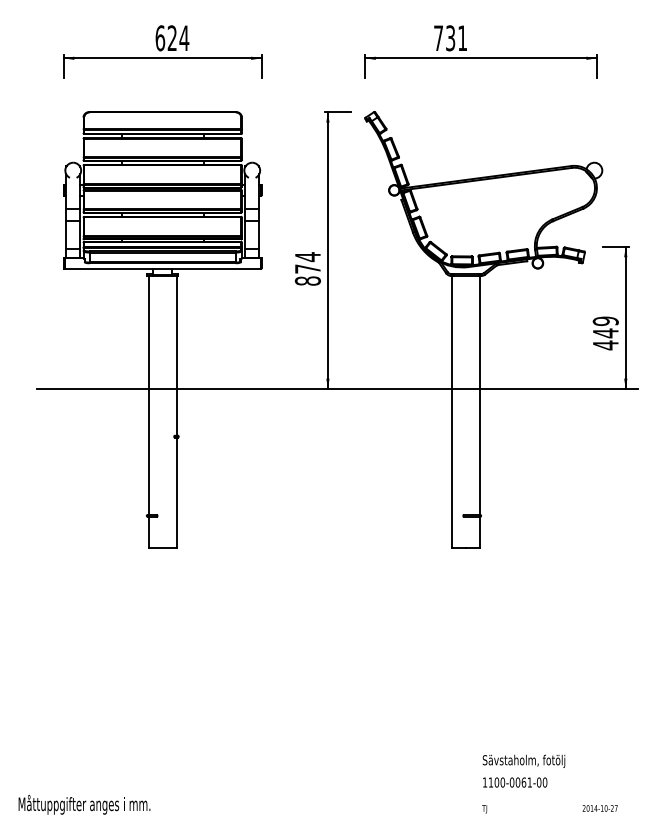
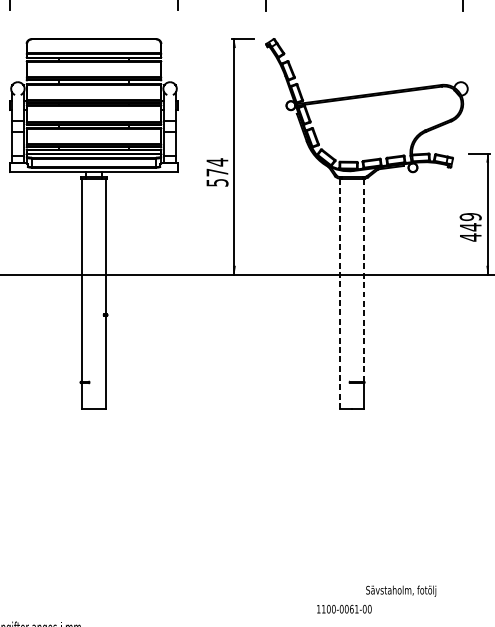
text: (307, 280) -> (217, 182), 874 -> 574
line: (480, 394) -> (364, 279), solid -> dashed
line: (452, 411) -> (340, 293), solid -> dashed
text: (515, 782) -> (344, 609), moved

